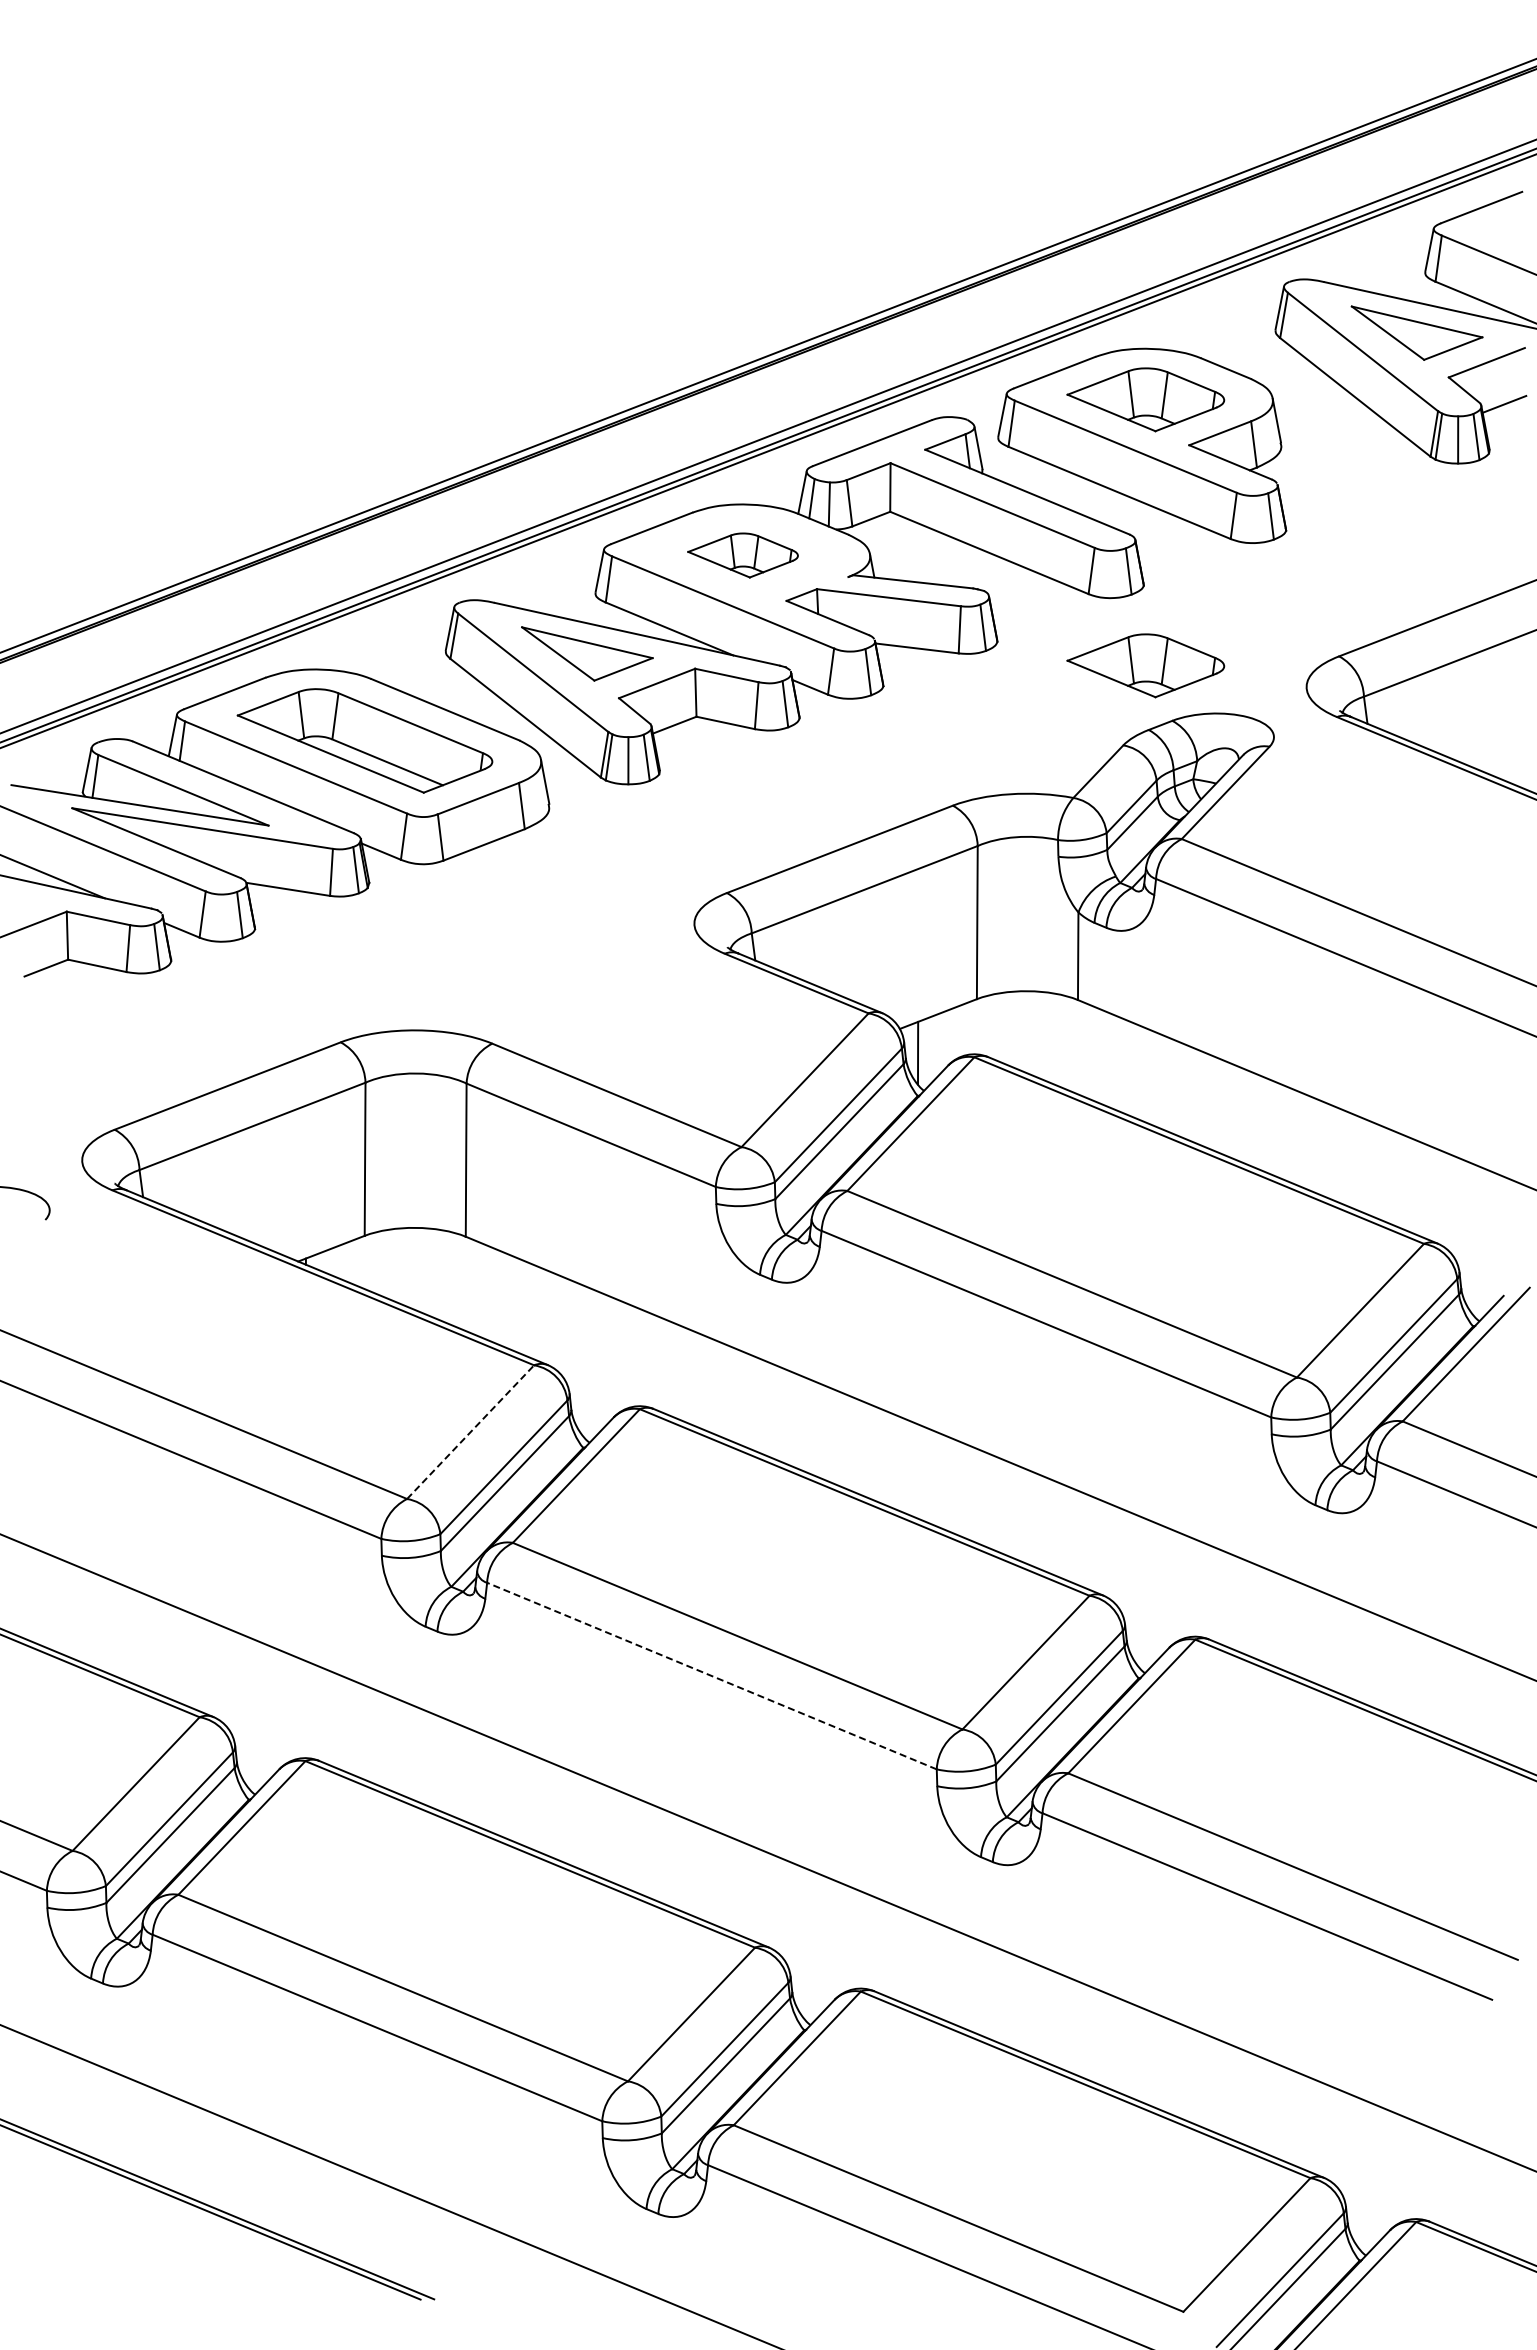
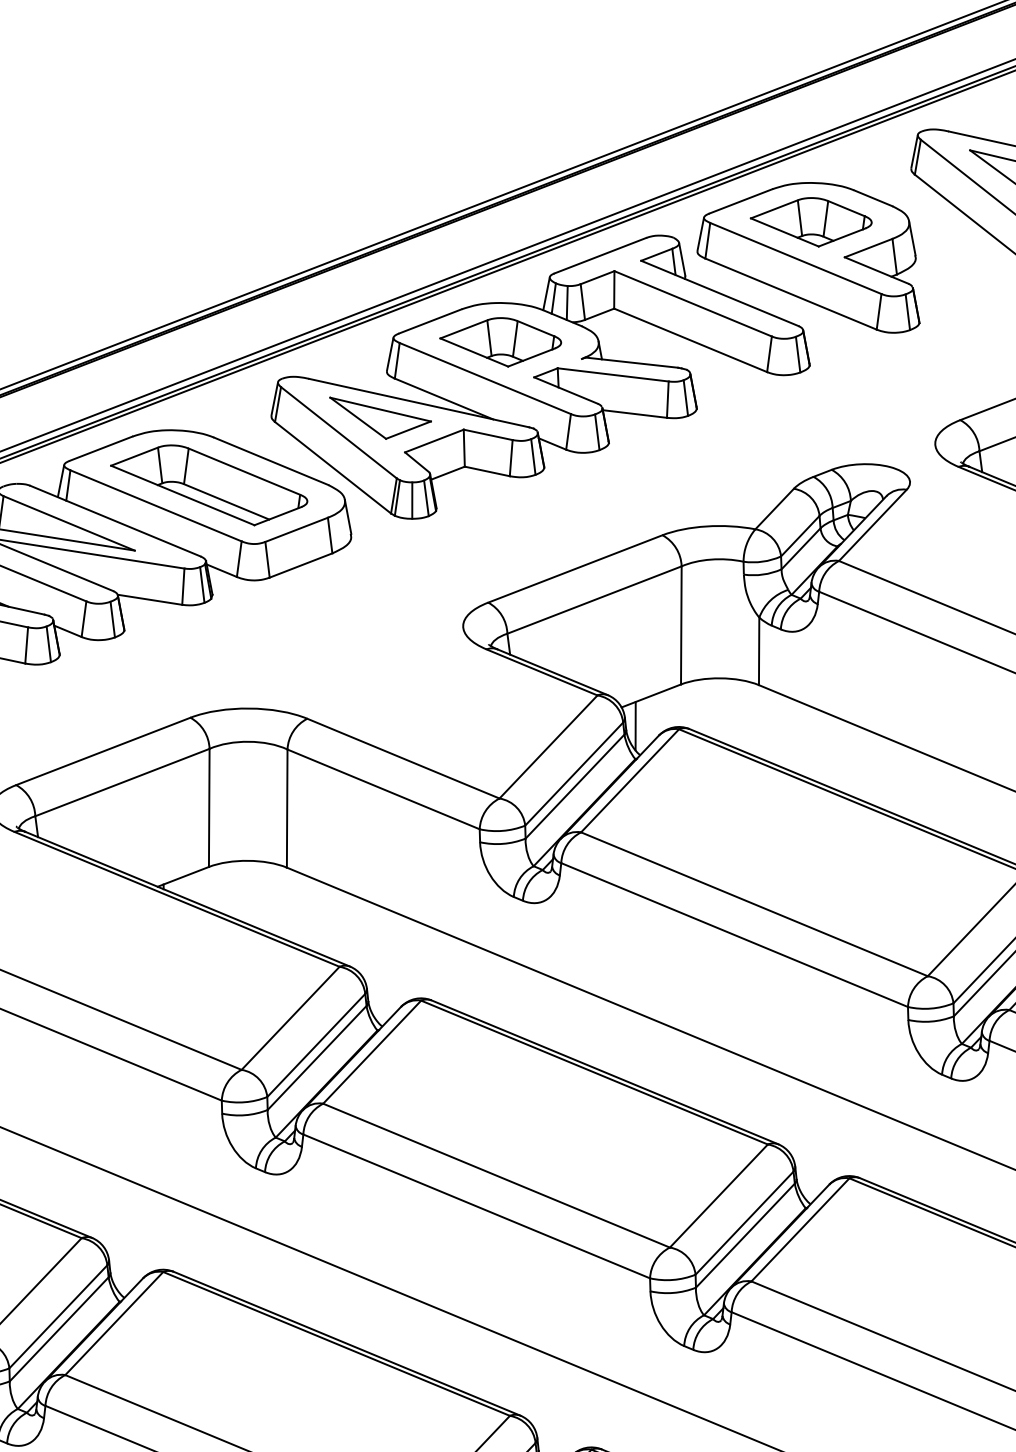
part: (742, 555) -> (500, 342), size x1.43
part: (1145, 665) -> (811, 427), removed
line: (470, 1431) -> (290, 1017), dashed -> solid
line: (711, 1675) -> (476, 1205), dashed -> solid

